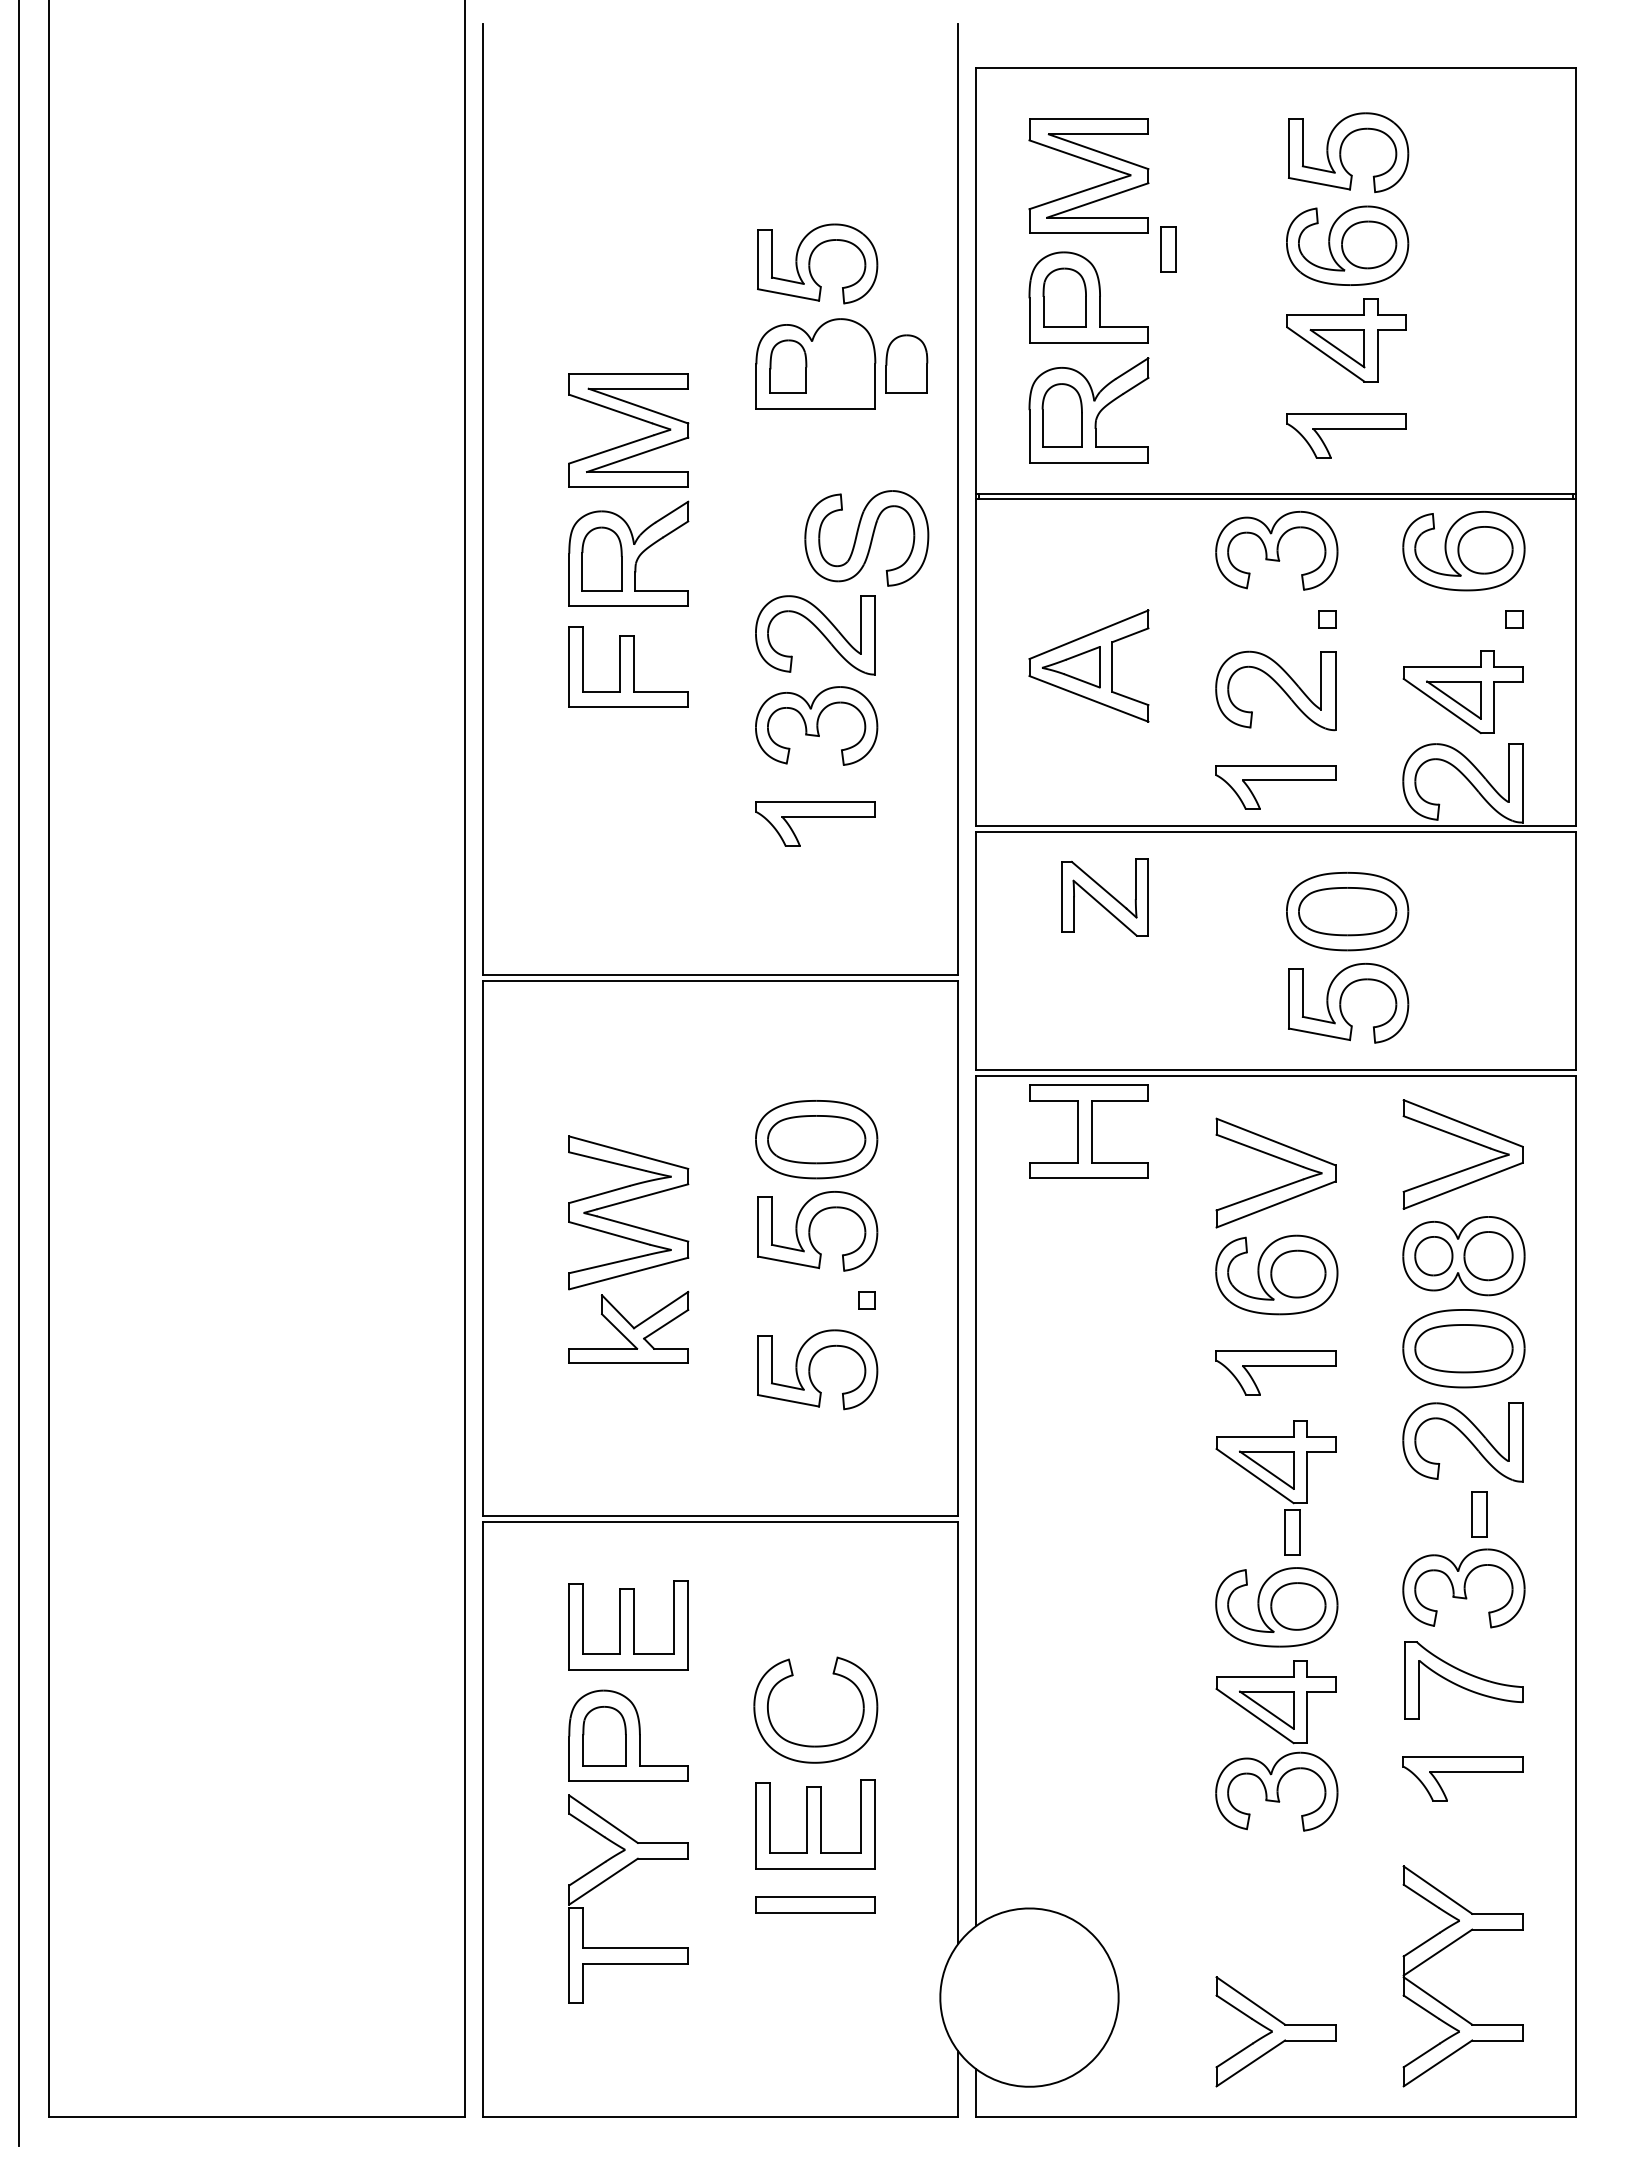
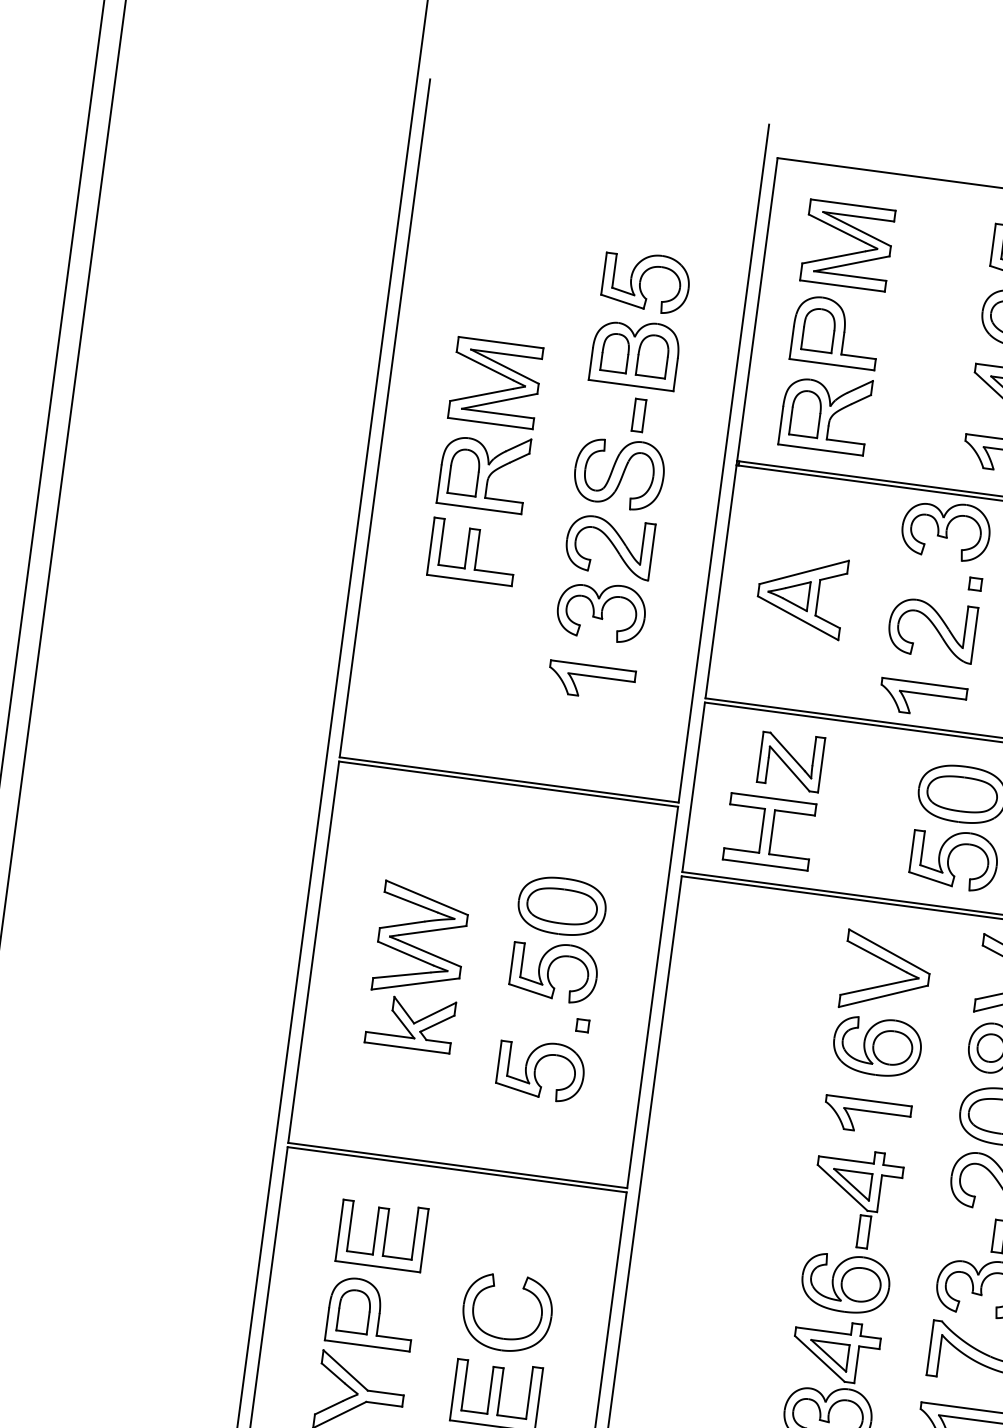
part: (1168, 249) -> (639, 415), moved
part: (906, 363) -> (652, 355), moved
part: (866, 538) -> (619, 473), moved
part: (1088, 1131) -> (769, 831), moved

